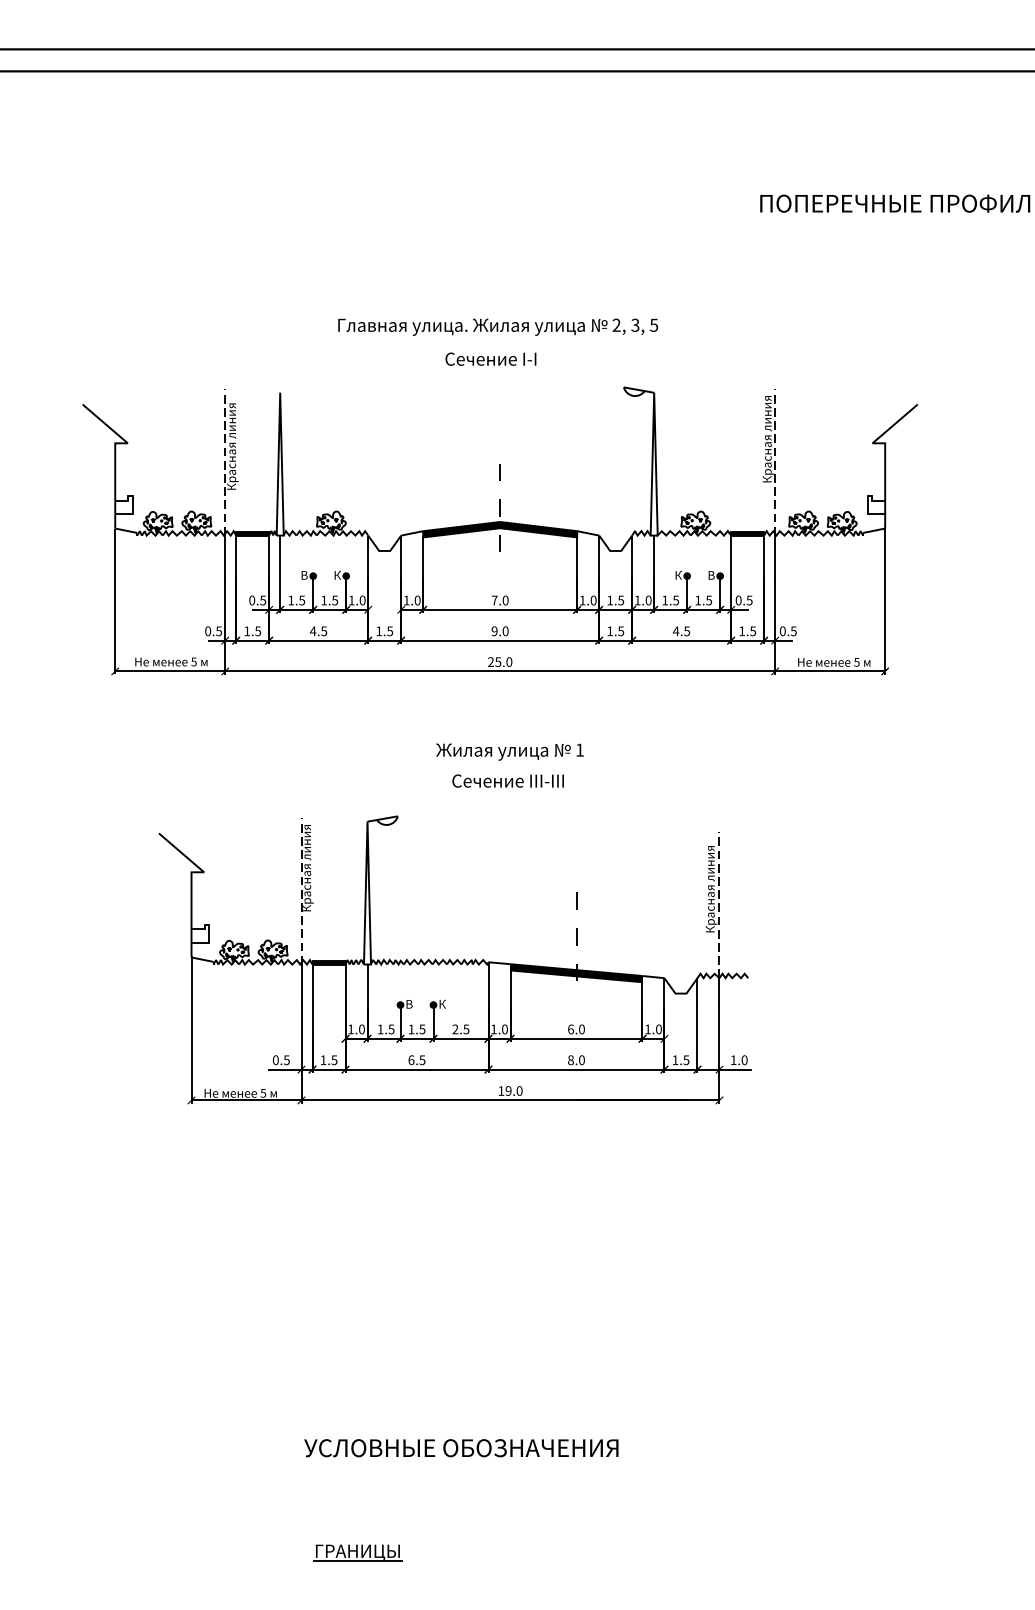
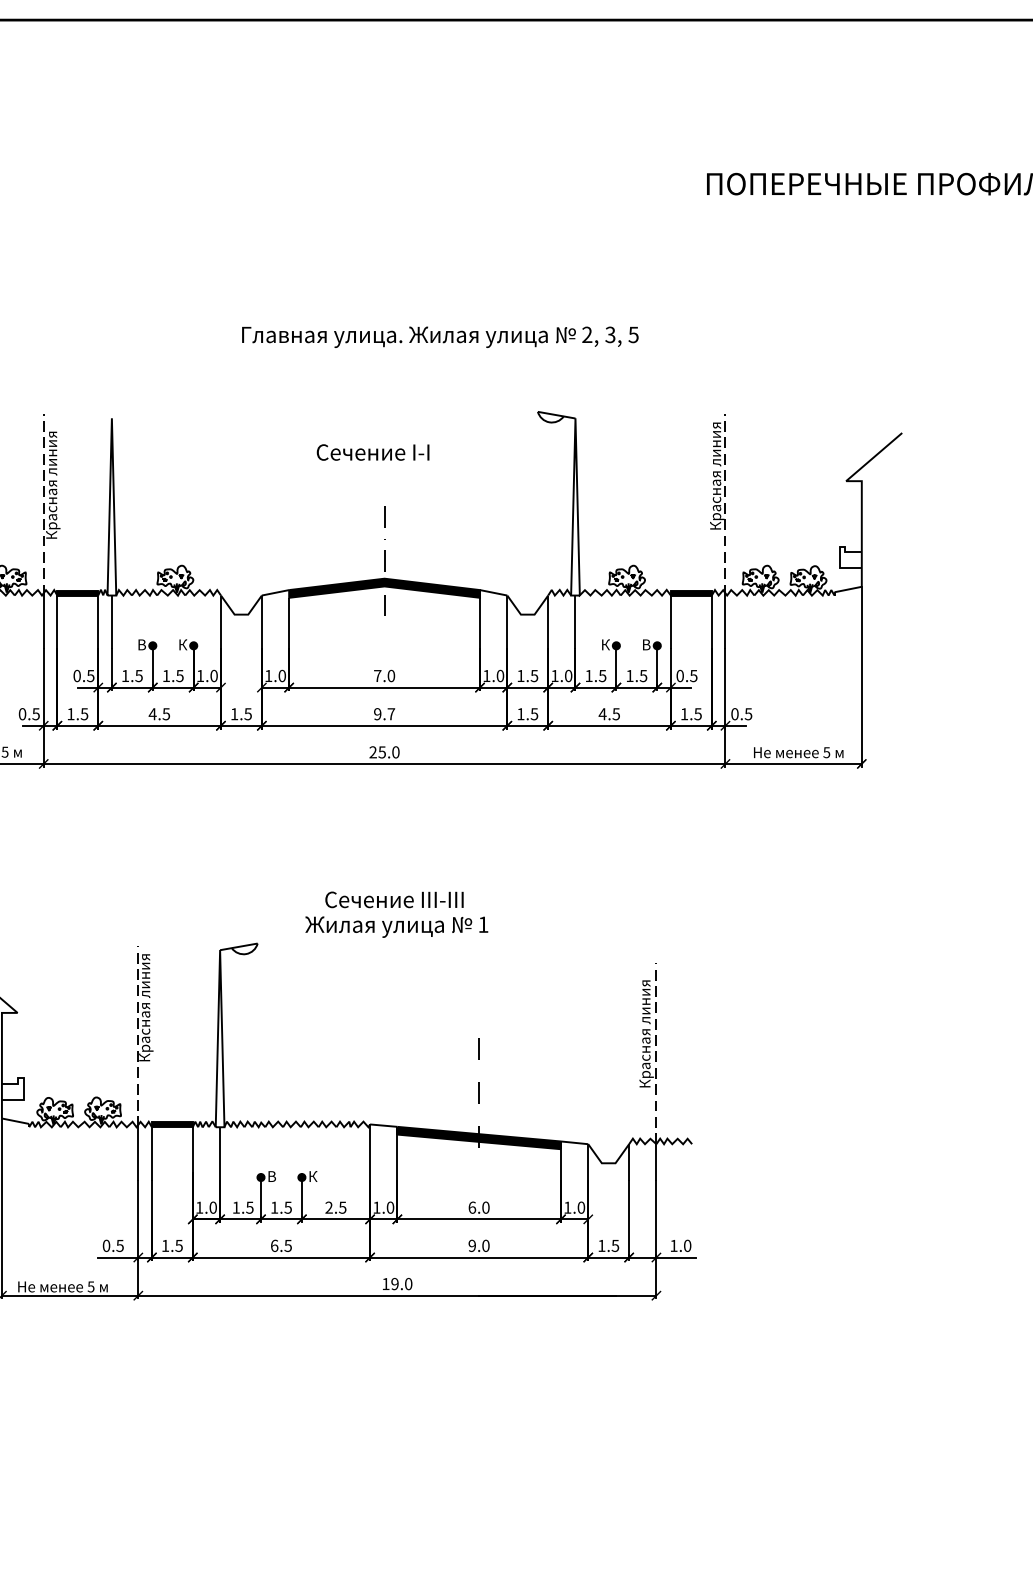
text: (498, 326) -> (440, 336), moved
text: (490, 358) -> (372, 451), moved
text: (505, 631) -> (391, 714), 9.0 -> 9.7
text: (509, 751) -> (396, 926), moved
text: (570, 1060) -> (471, 1246), 8.0 -> 9.0

